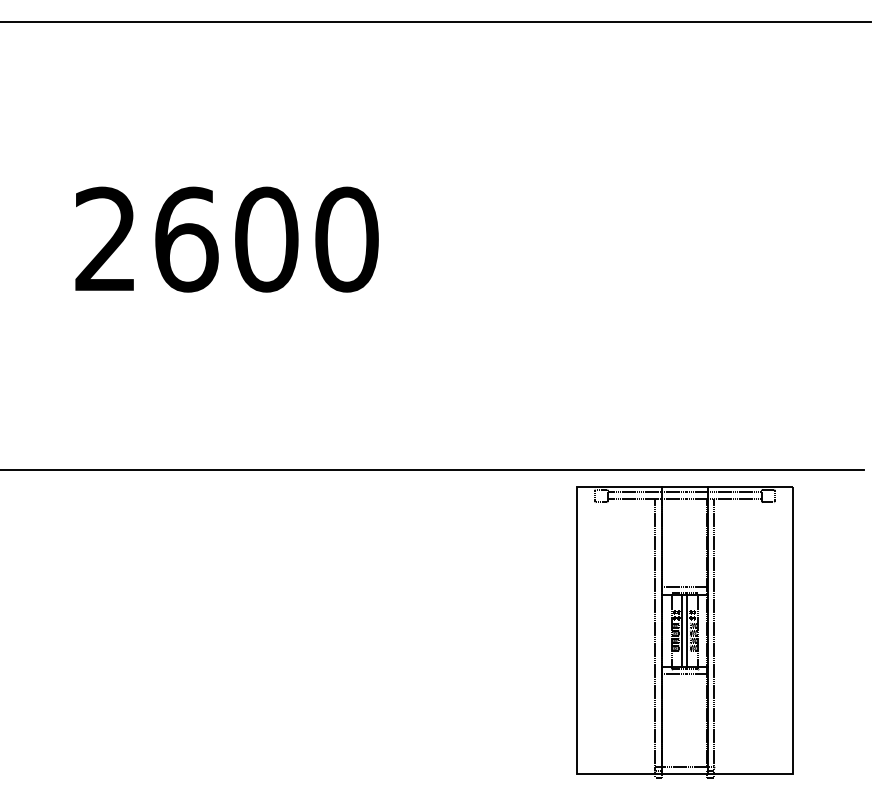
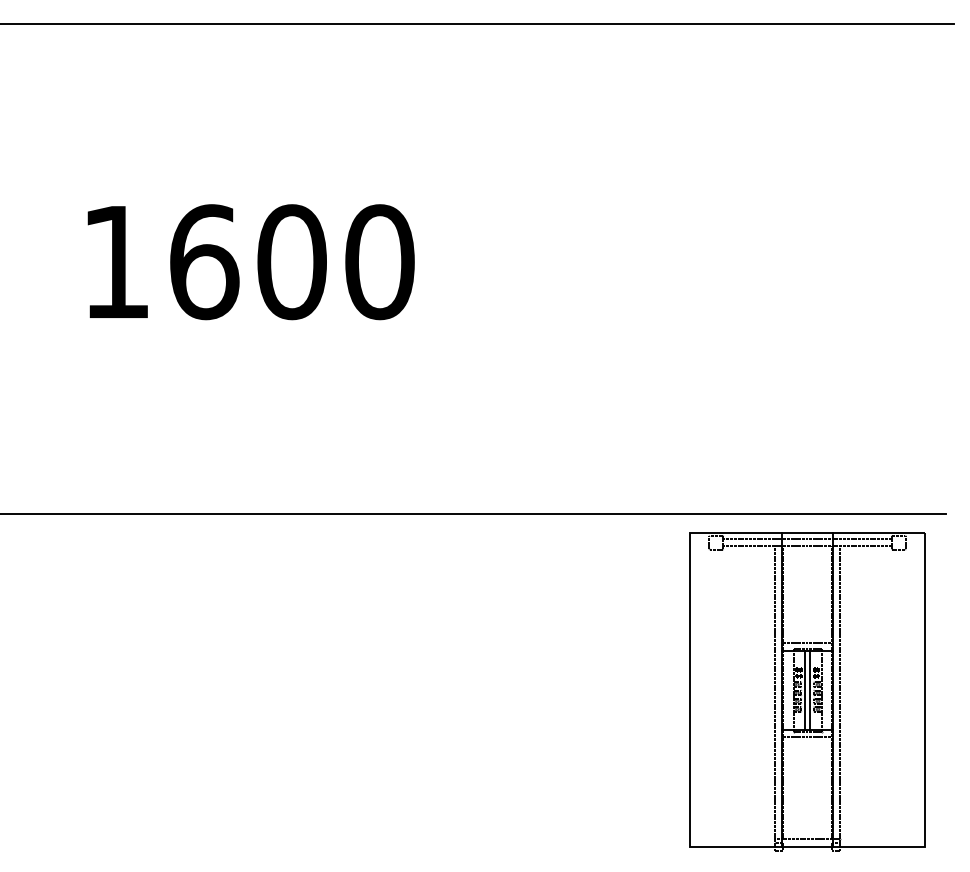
text: (104, 238) -> (114, 260), 2600 -> 1600
part: (684, 632) -> (807, 691), moved

